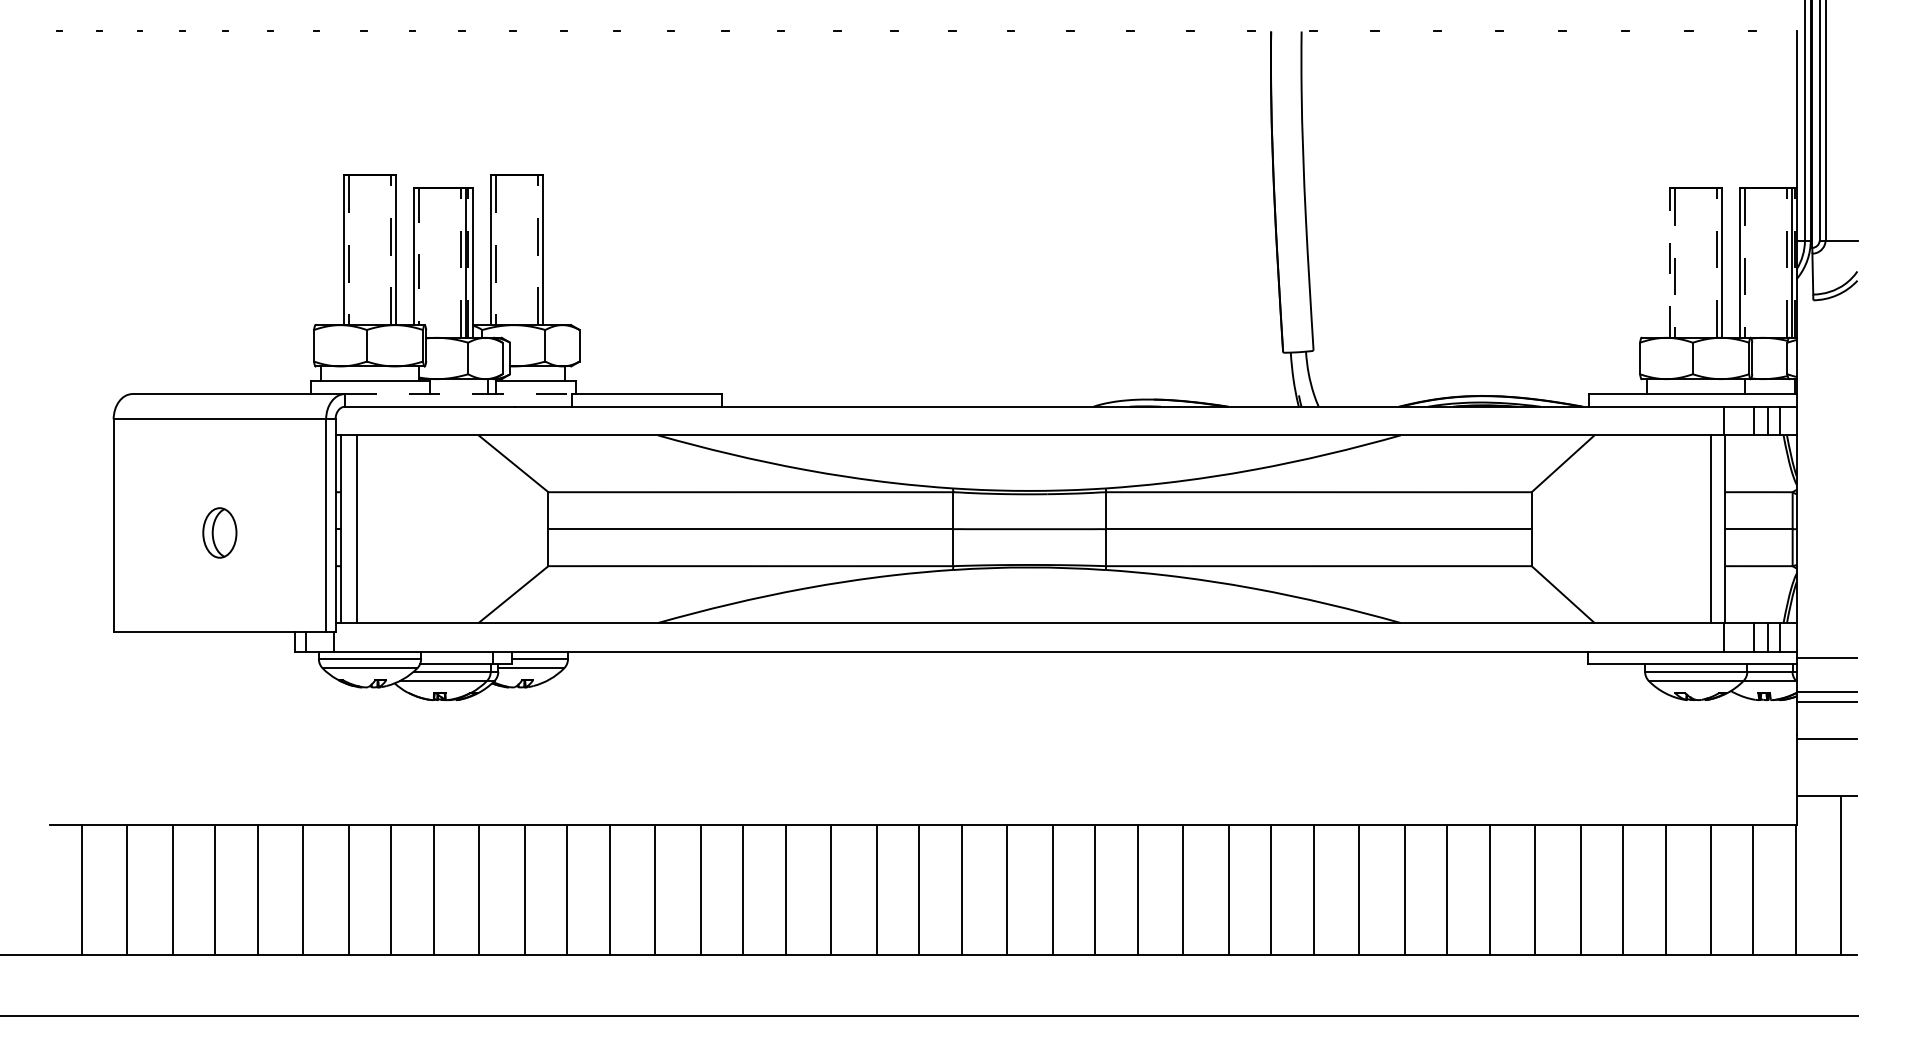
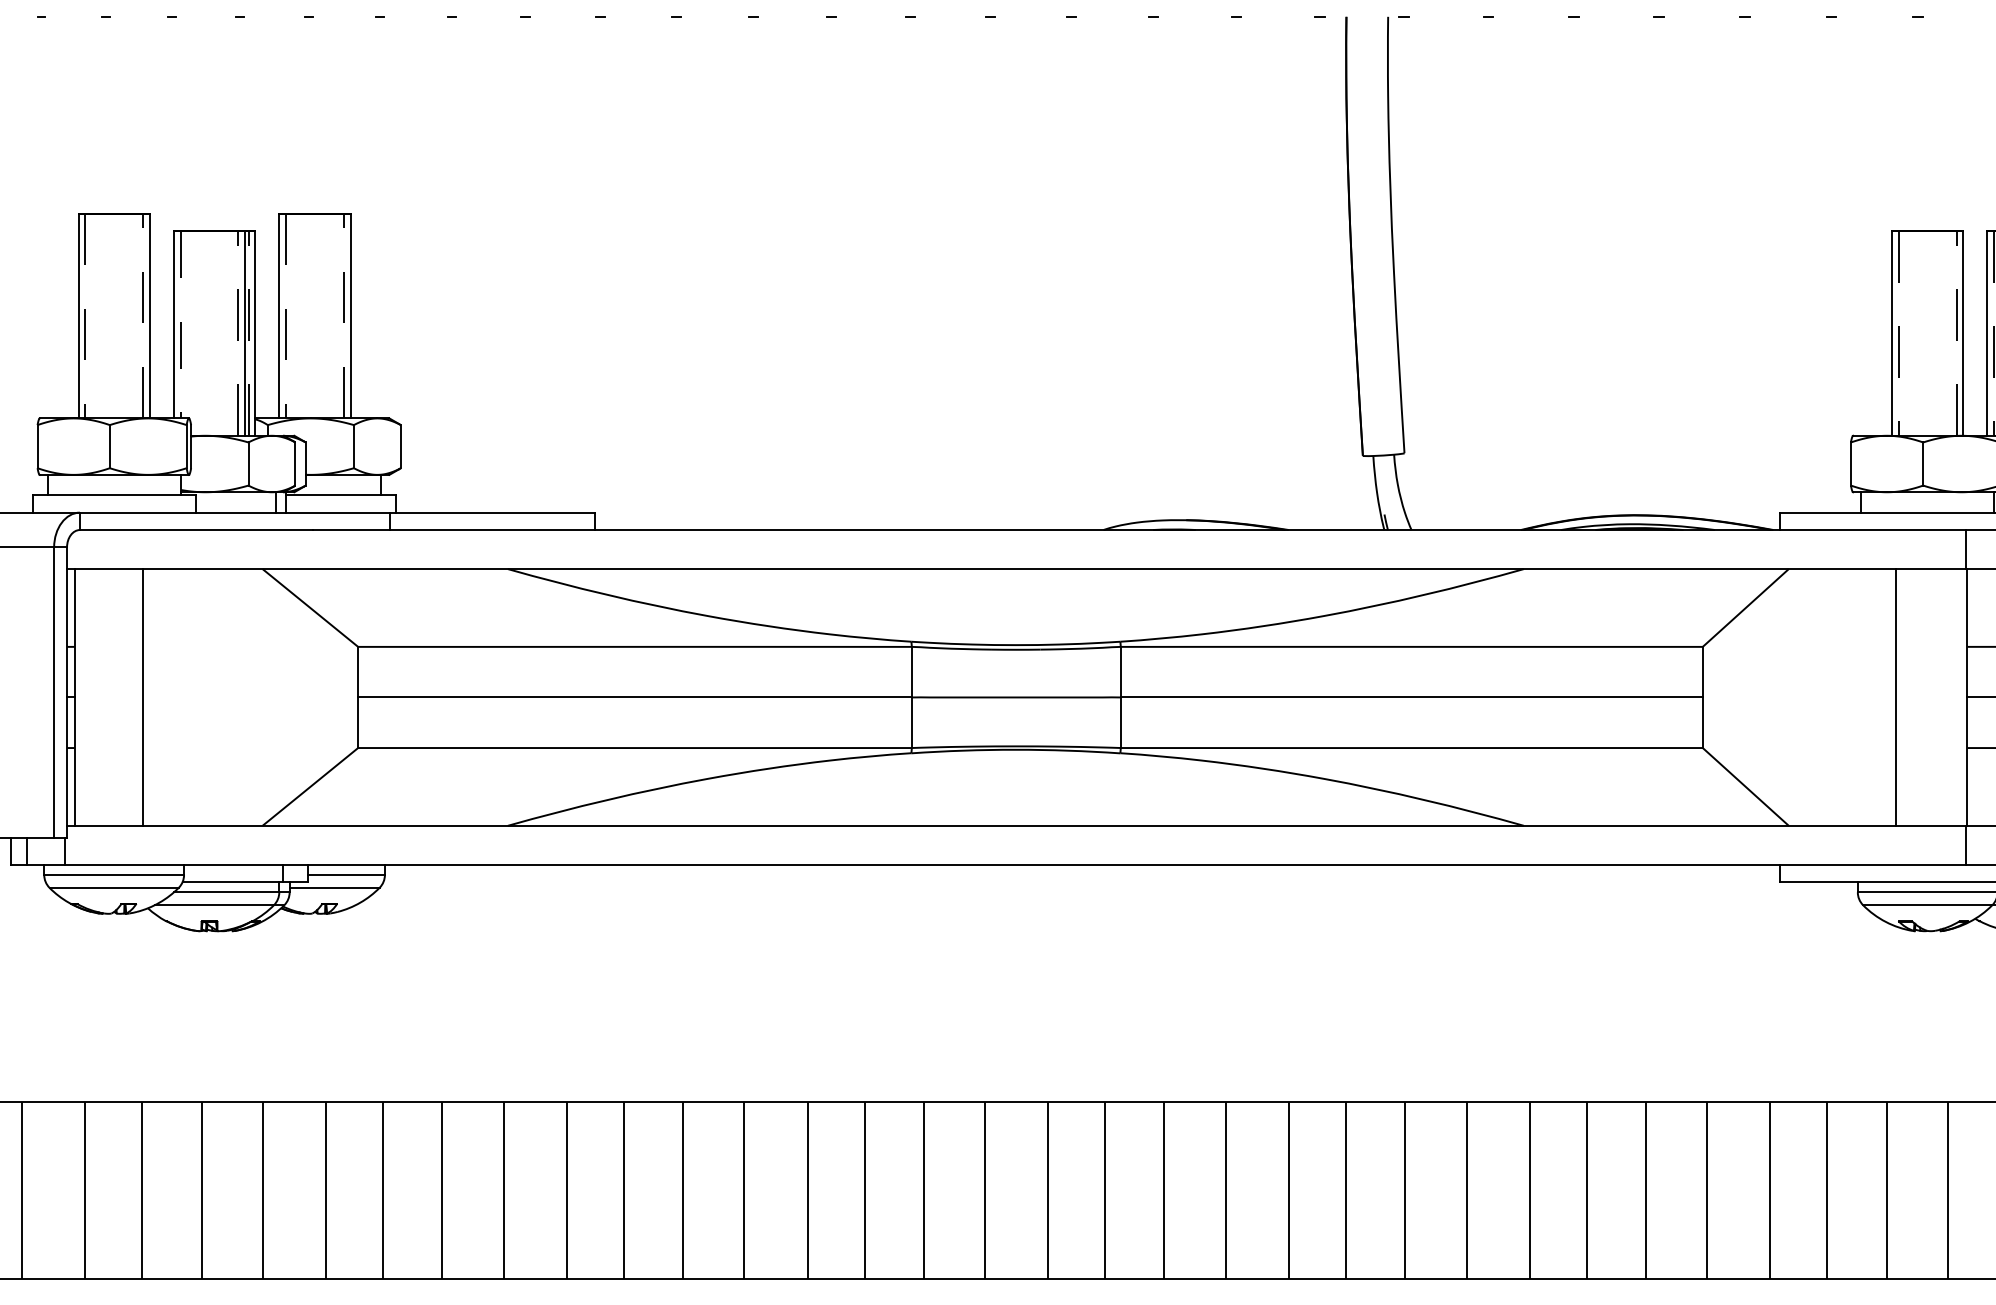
line: (1670, 262) -> (1892, 332), dashed -> solid
line: (458, 394) -> (235, 513), dashed -> solid
line: (357, 529) -> (143, 697), moved
line: (1711, 529) -> (1896, 697), moved

